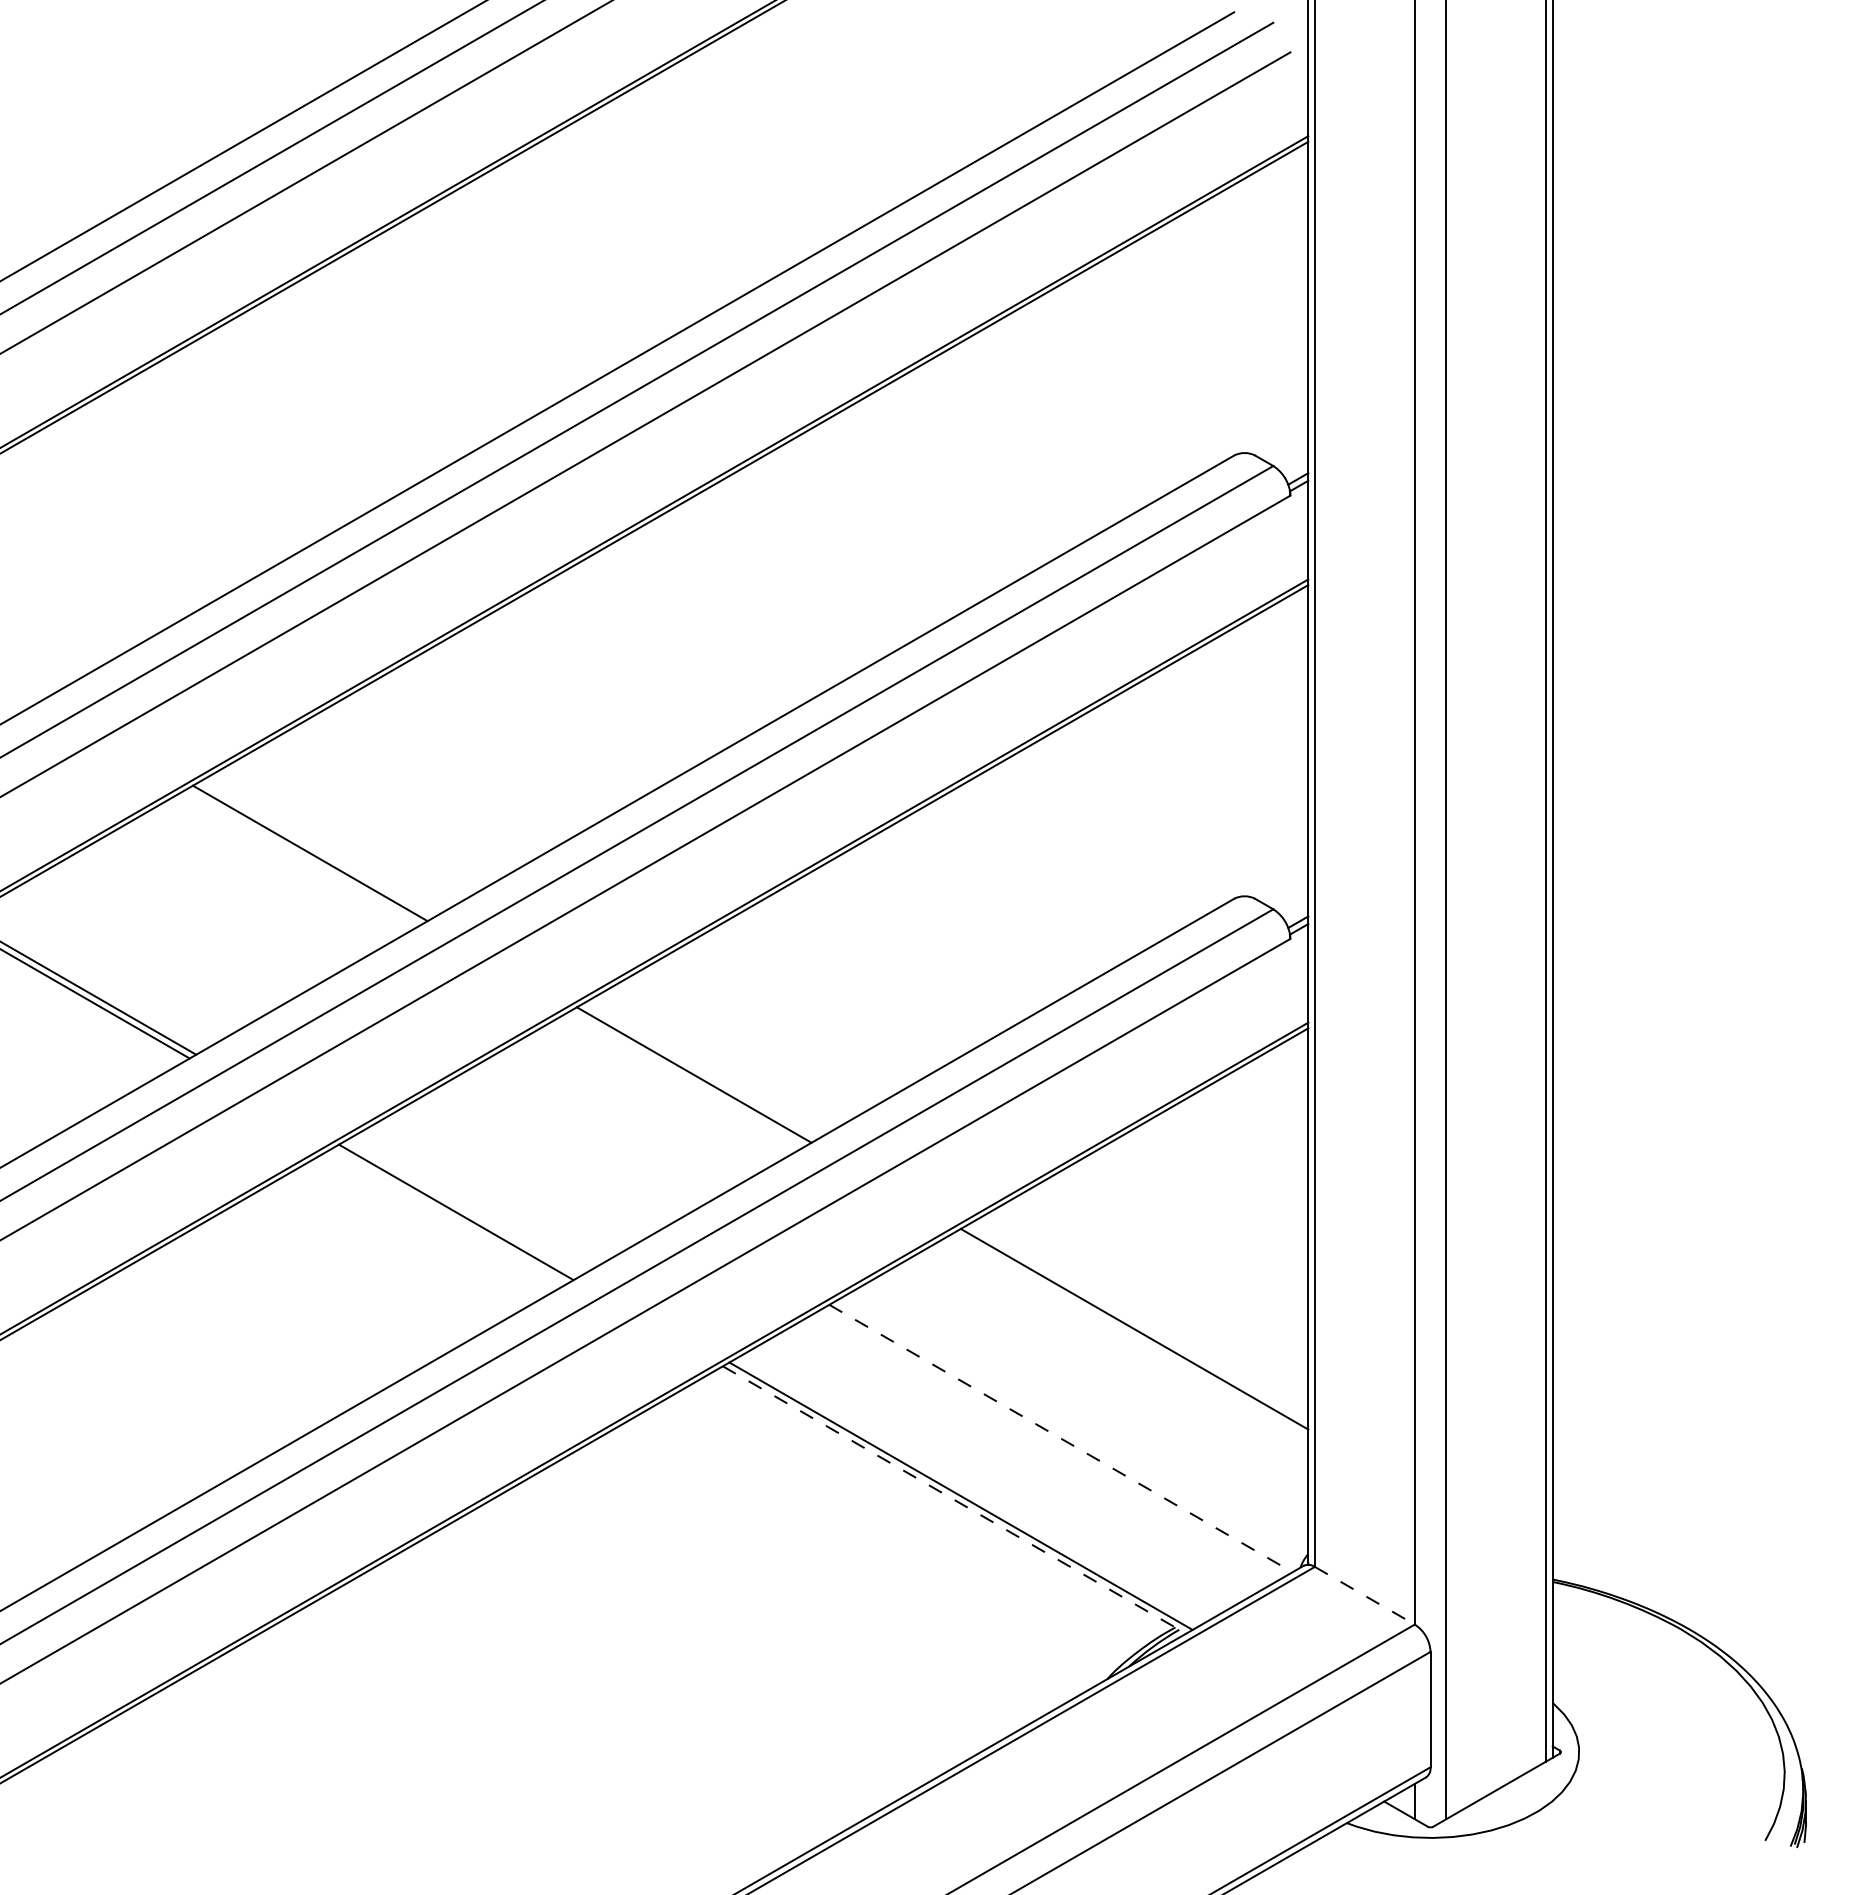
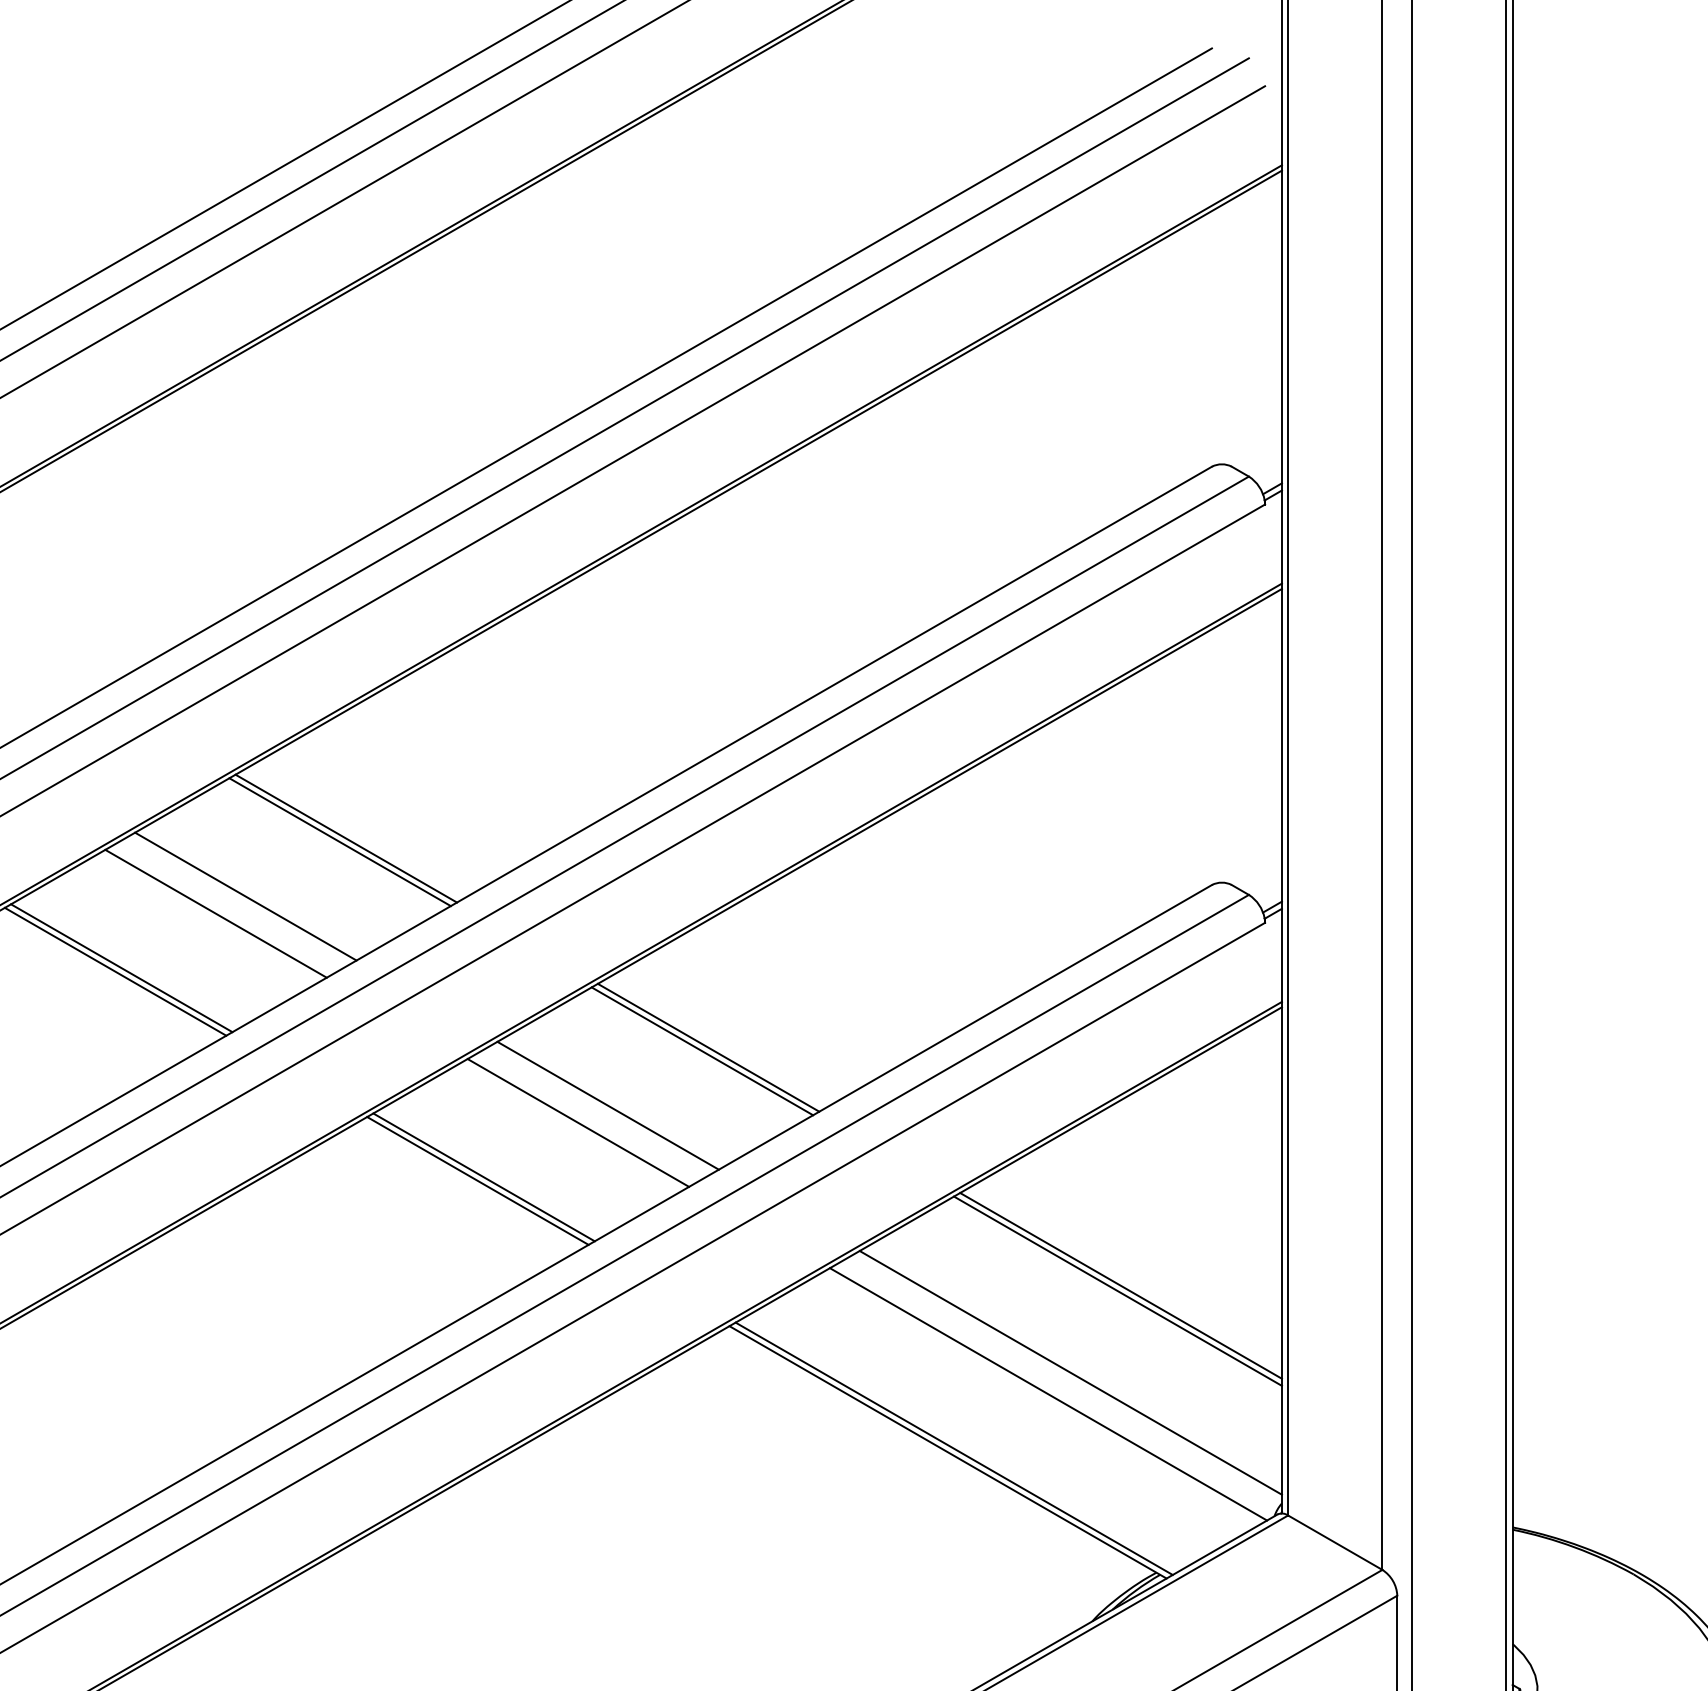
line: (316, 849) -> (345, 838), added
line: (210, 910) -> (245, 896), added
line: (178, 929) -> (215, 913), added
line: (700, 1071) -> (708, 1047), added
line: (594, 1132) -> (608, 1105), added
line: (562, 1150) -> (578, 1122), added
line: (462, 1208) -> (483, 1177), added
line: (1137, 1323) -> (1120, 1285), added
line: (1084, 1415) -> (1070, 1372), added
line: (1061, 1438) -> (1049, 1394), dashed -> solid
line: (954, 1500) -> (948, 1452), dashed -> solid
line: (1364, 1595) -> (1334, 1542), dashed -> solid

